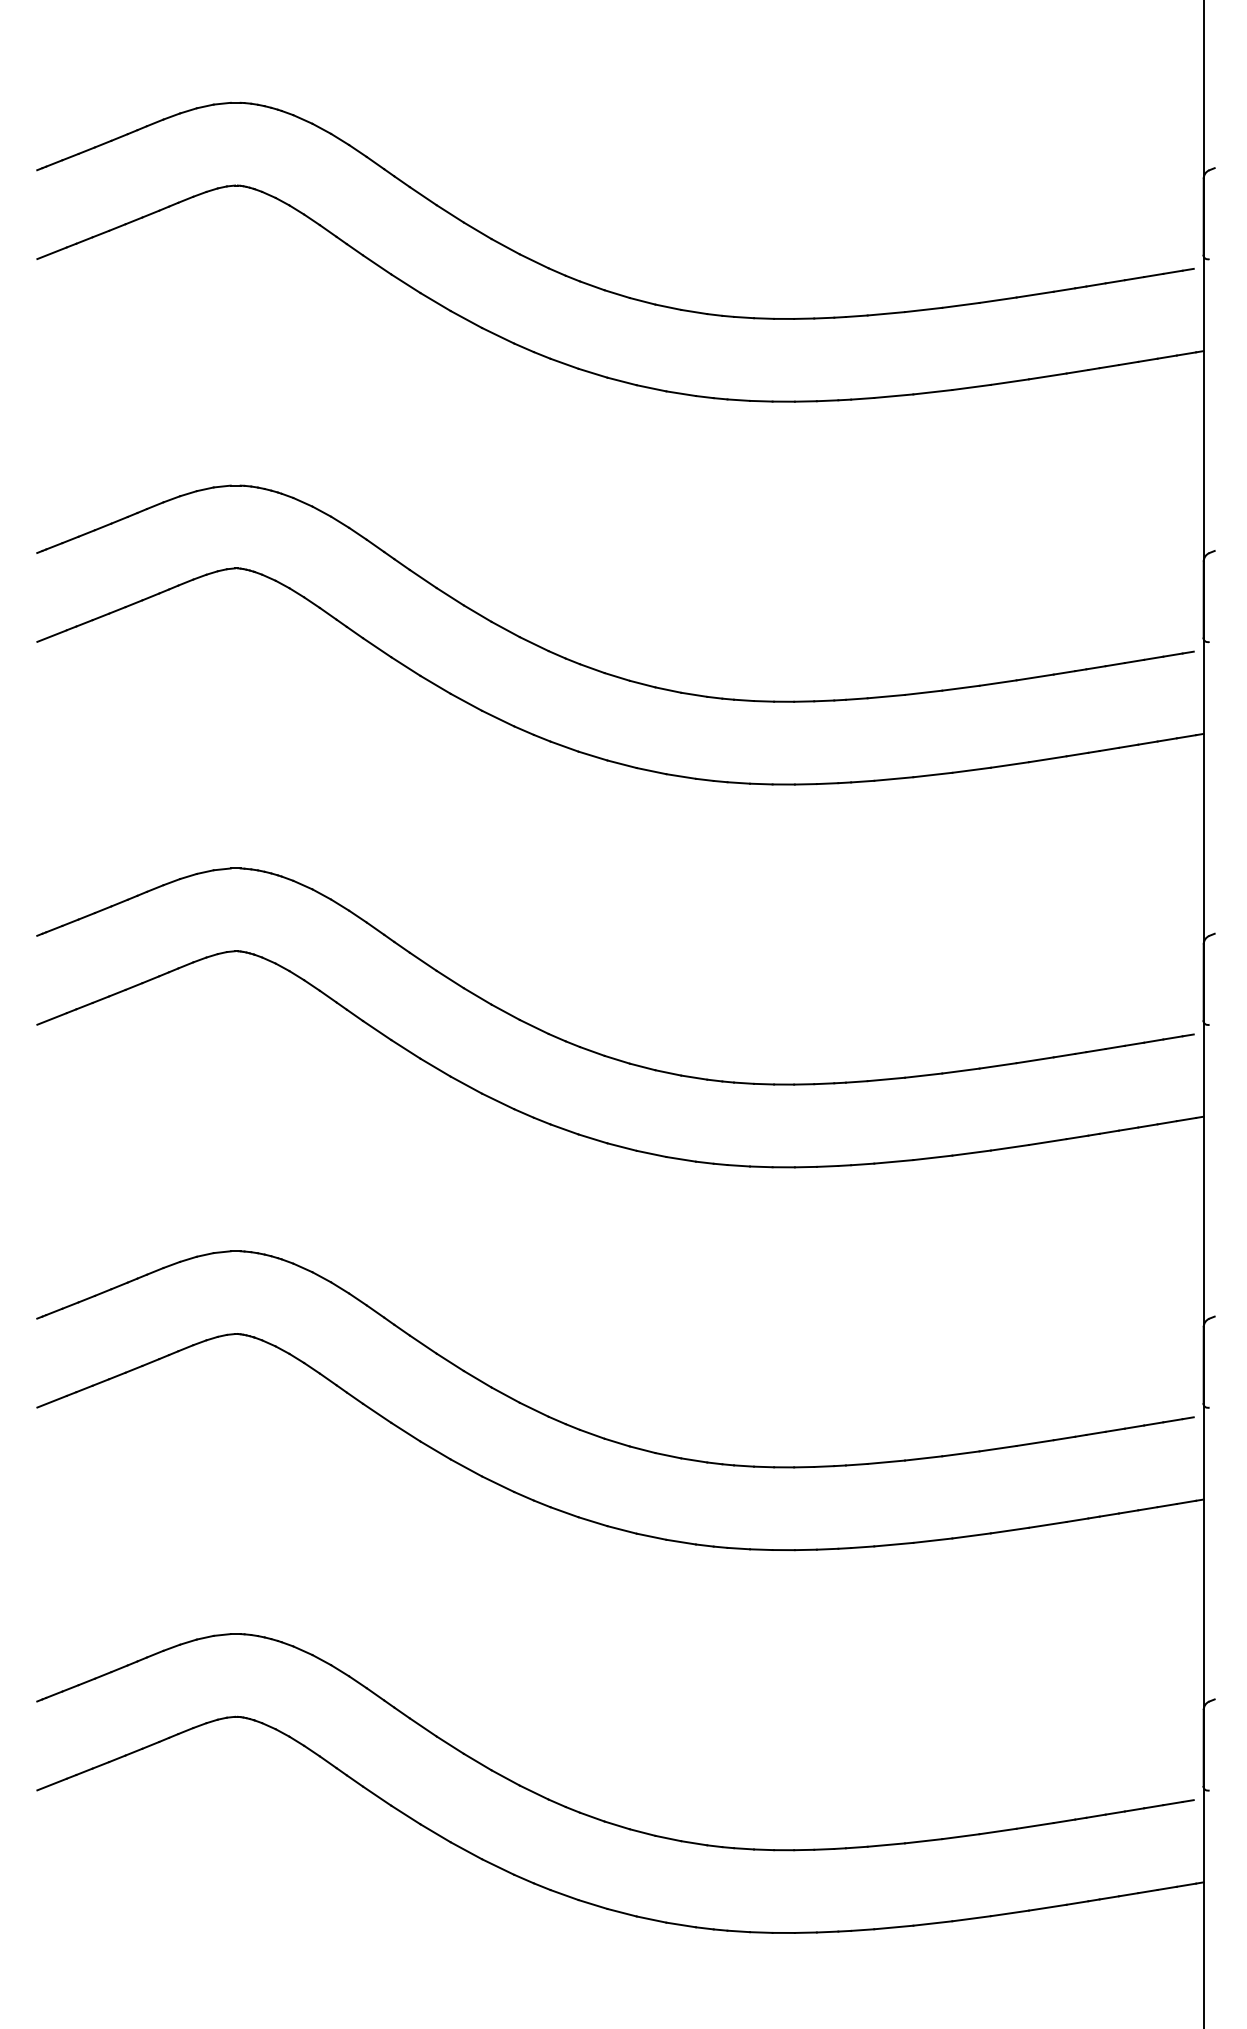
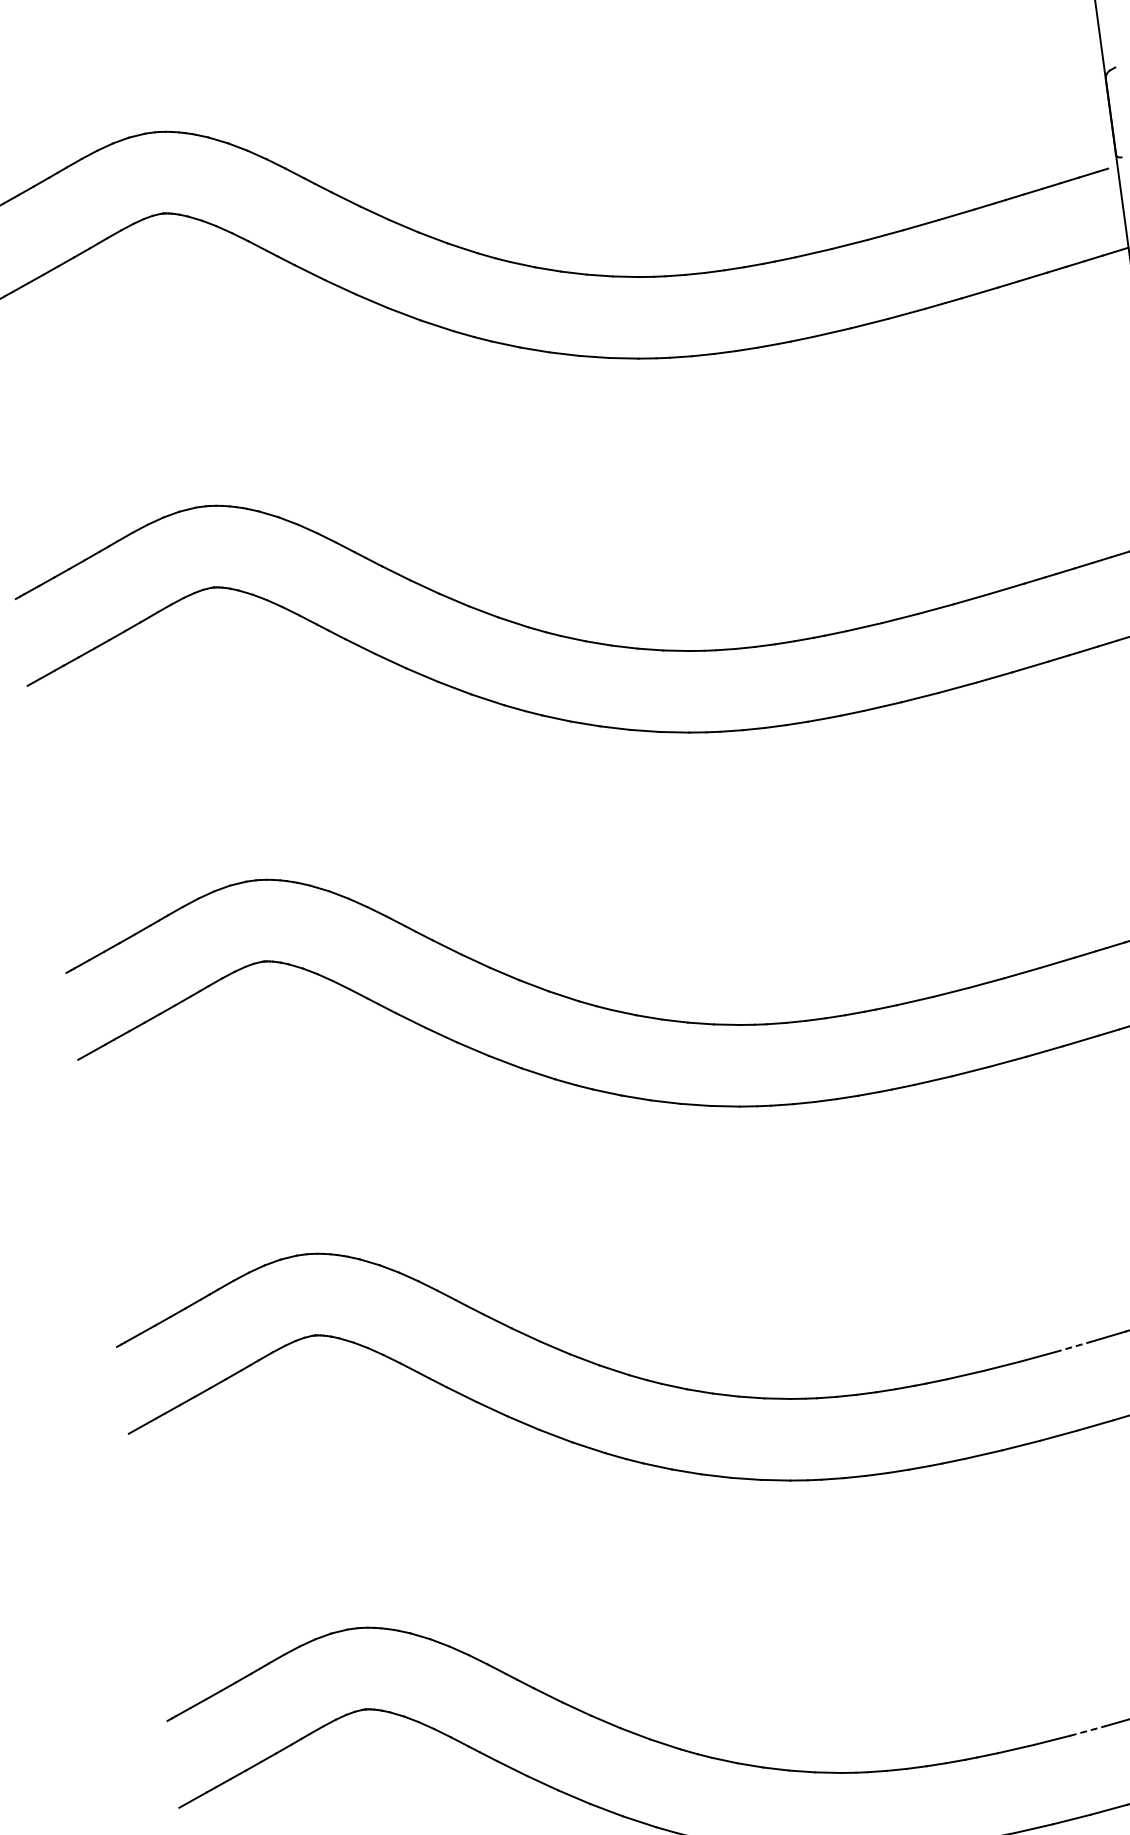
line: (998, 1448) -> (1073, 1346), solid -> dashed
line: (960, 1836) -> (1087, 1730), solid -> dashed

